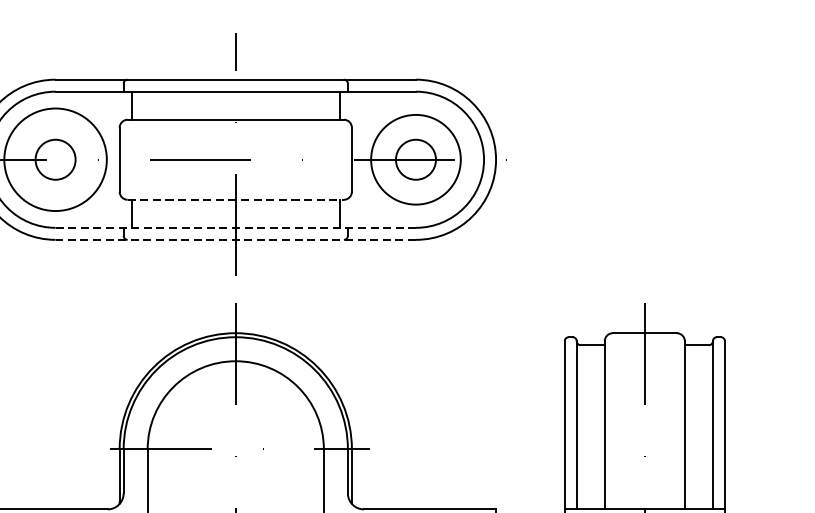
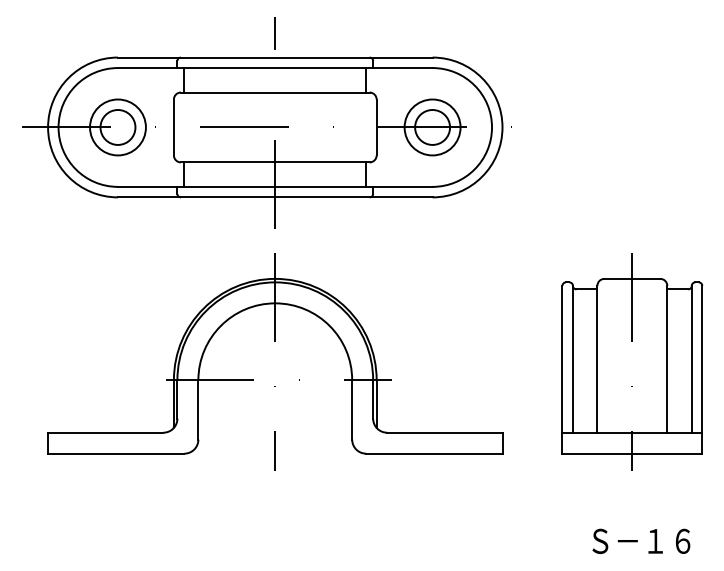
circle: (55, 159) -> (117, 127), size x0.62
circle: (415, 159) -> (432, 127), size x0.71
line: (236, 199) -> (275, 162), dashed -> solid
line: (236, 227) -> (275, 186), dashed -> solid
line: (234, 239) -> (274, 197), dashed -> solid

